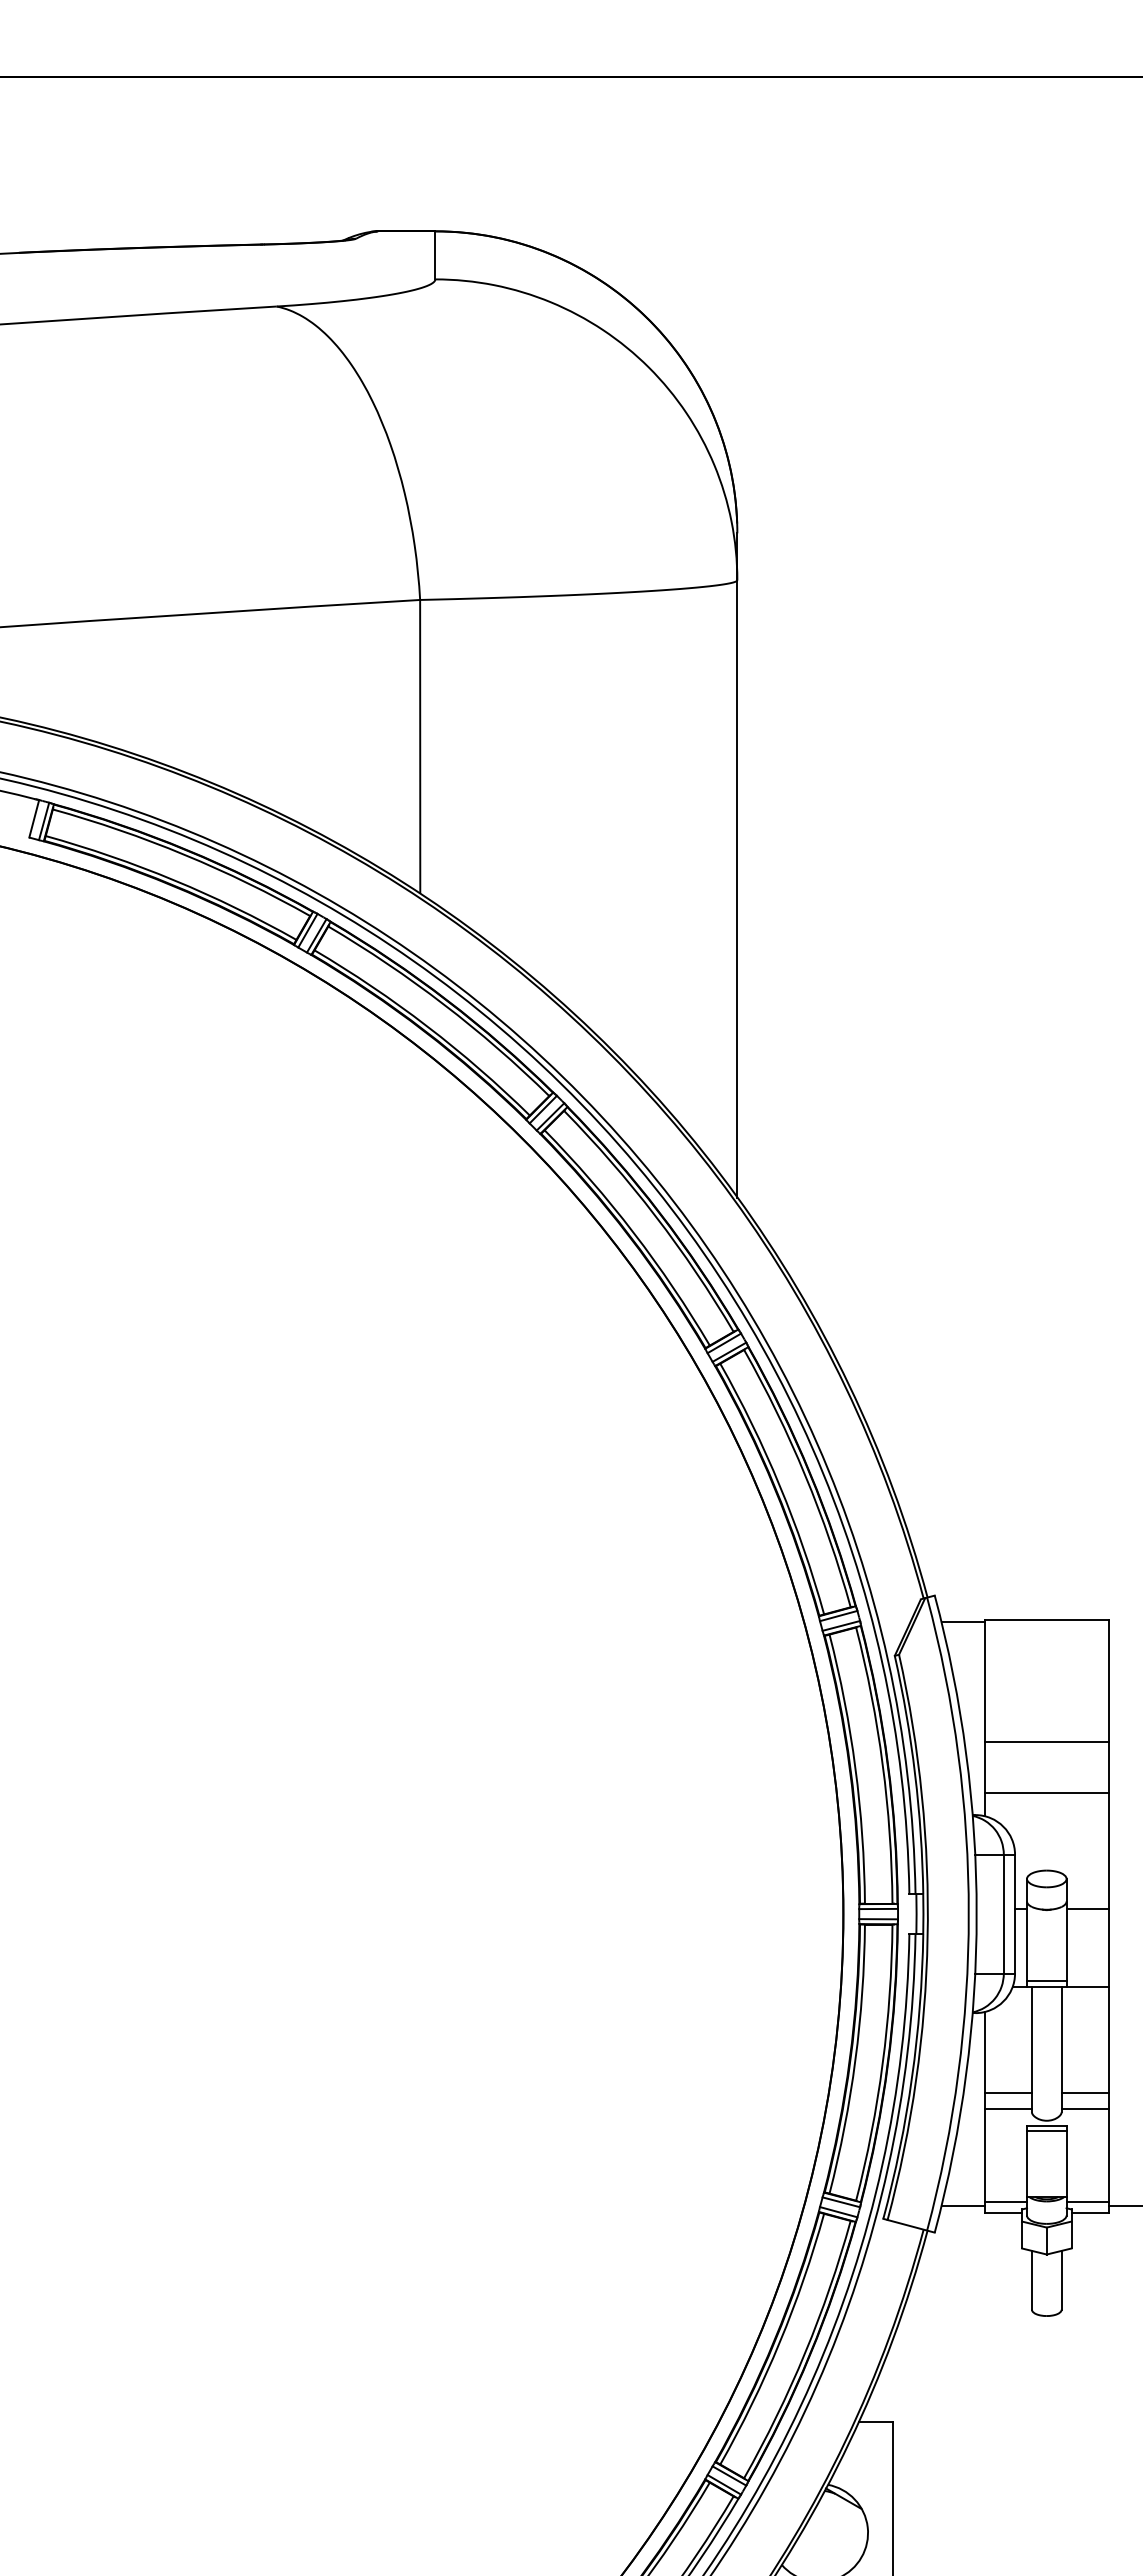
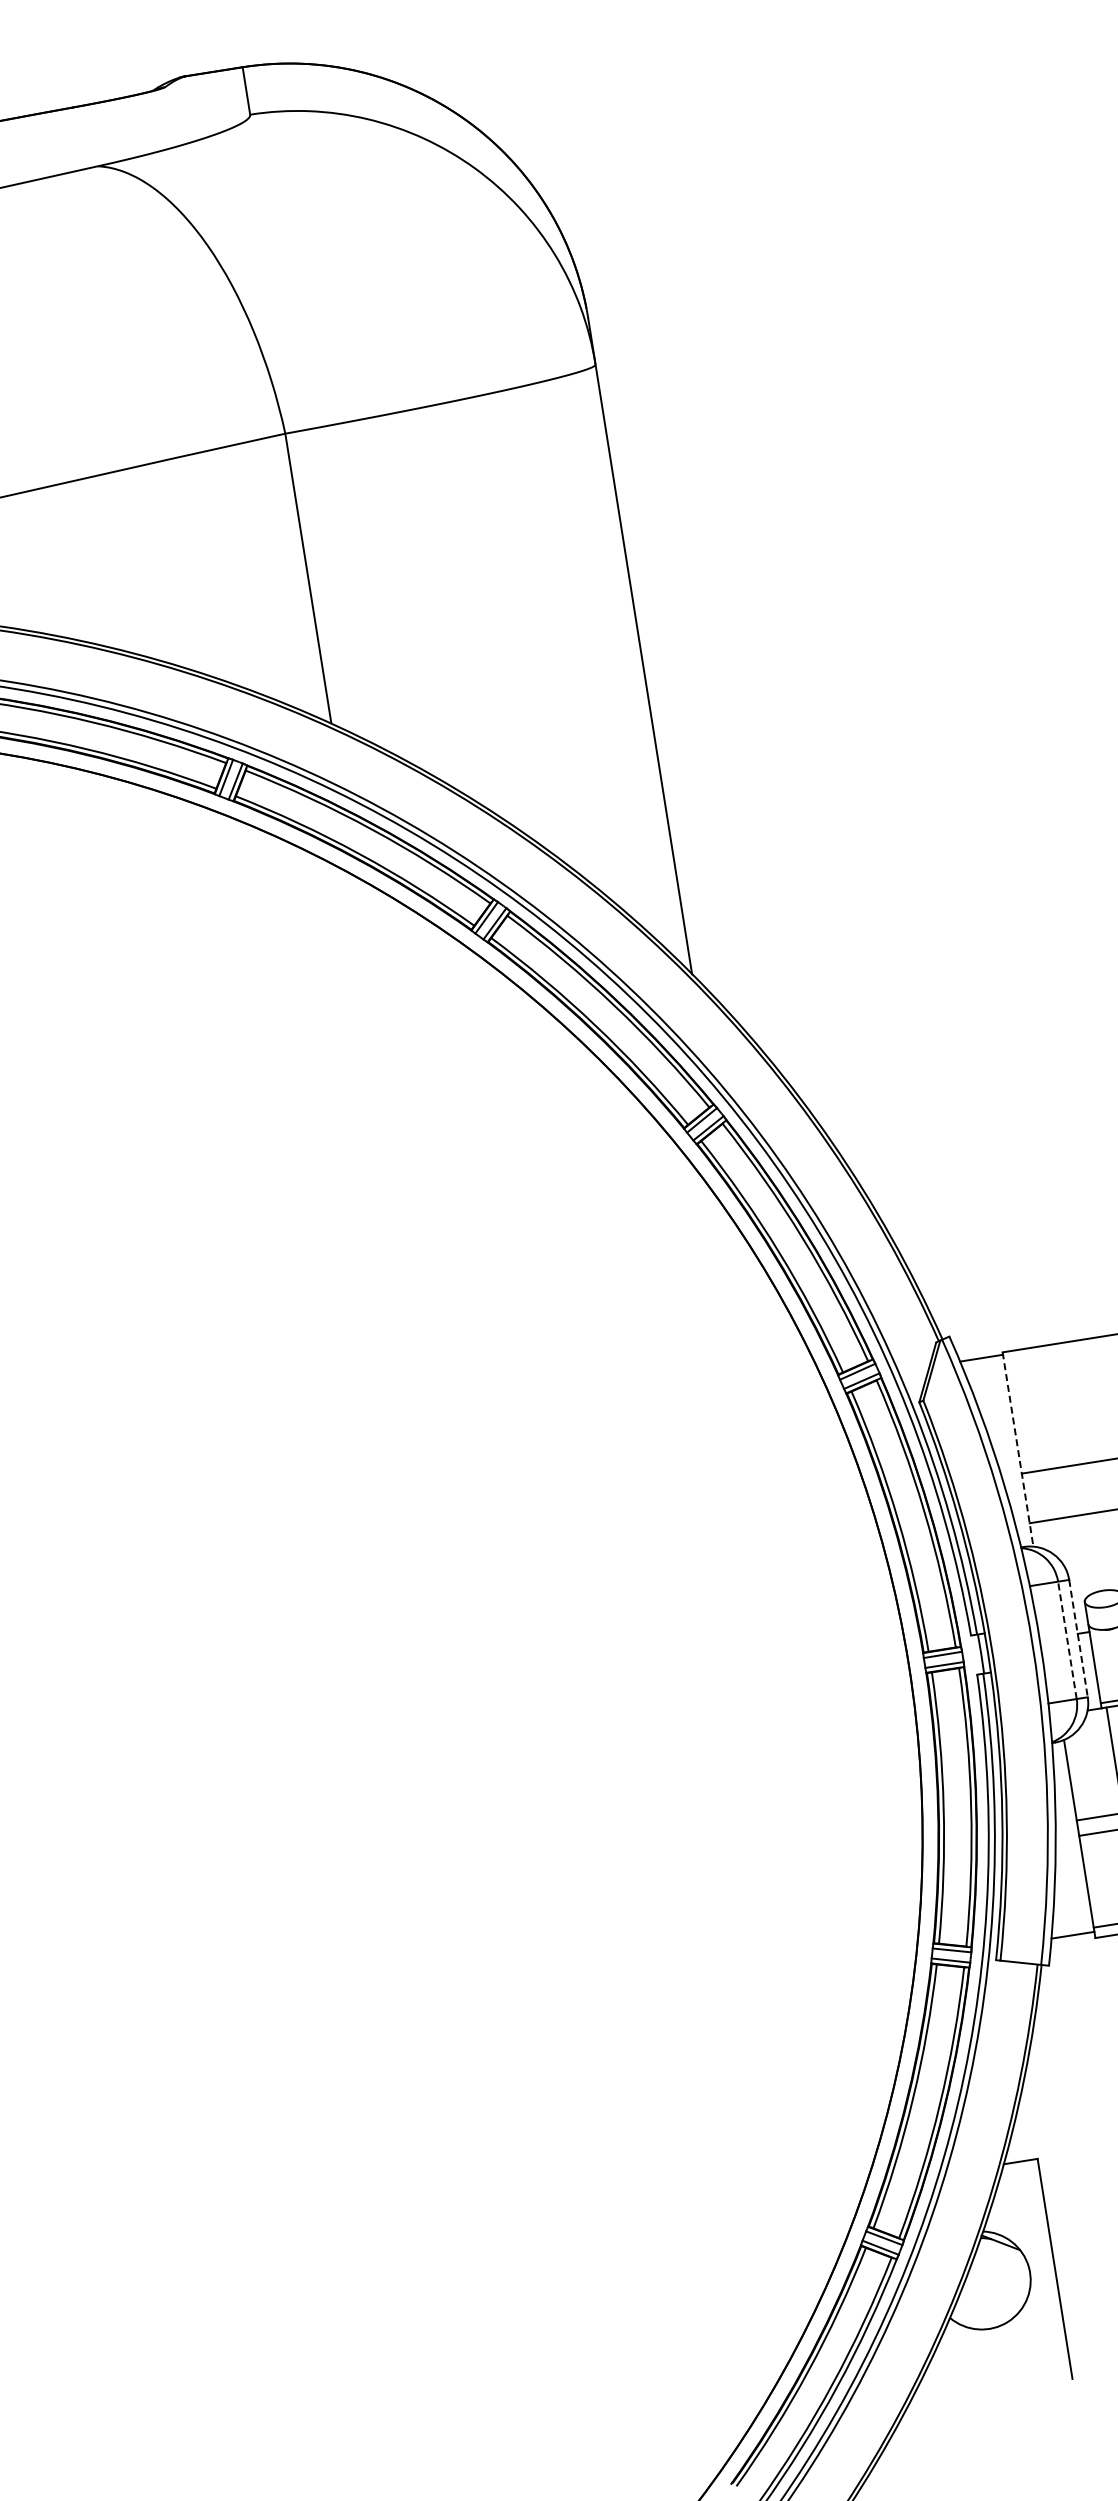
line: (984, 1718) -> (1017, 1450), solid -> dashed
line: (1003, 1913) -> (1066, 1639), solid -> dashed
line: (1015, 1914) -> (1079, 1638), solid -> dashed

